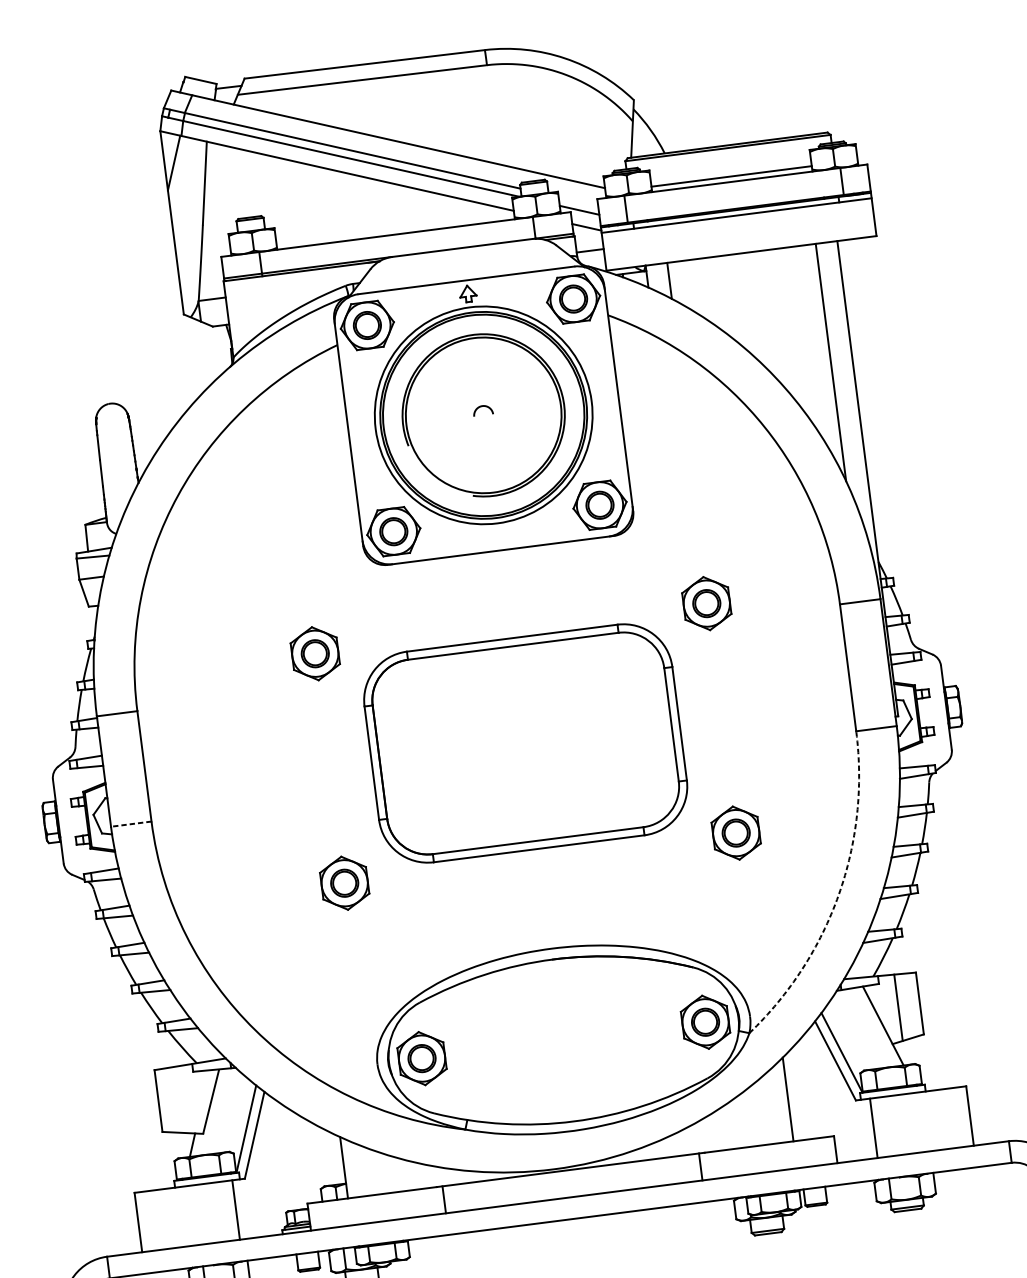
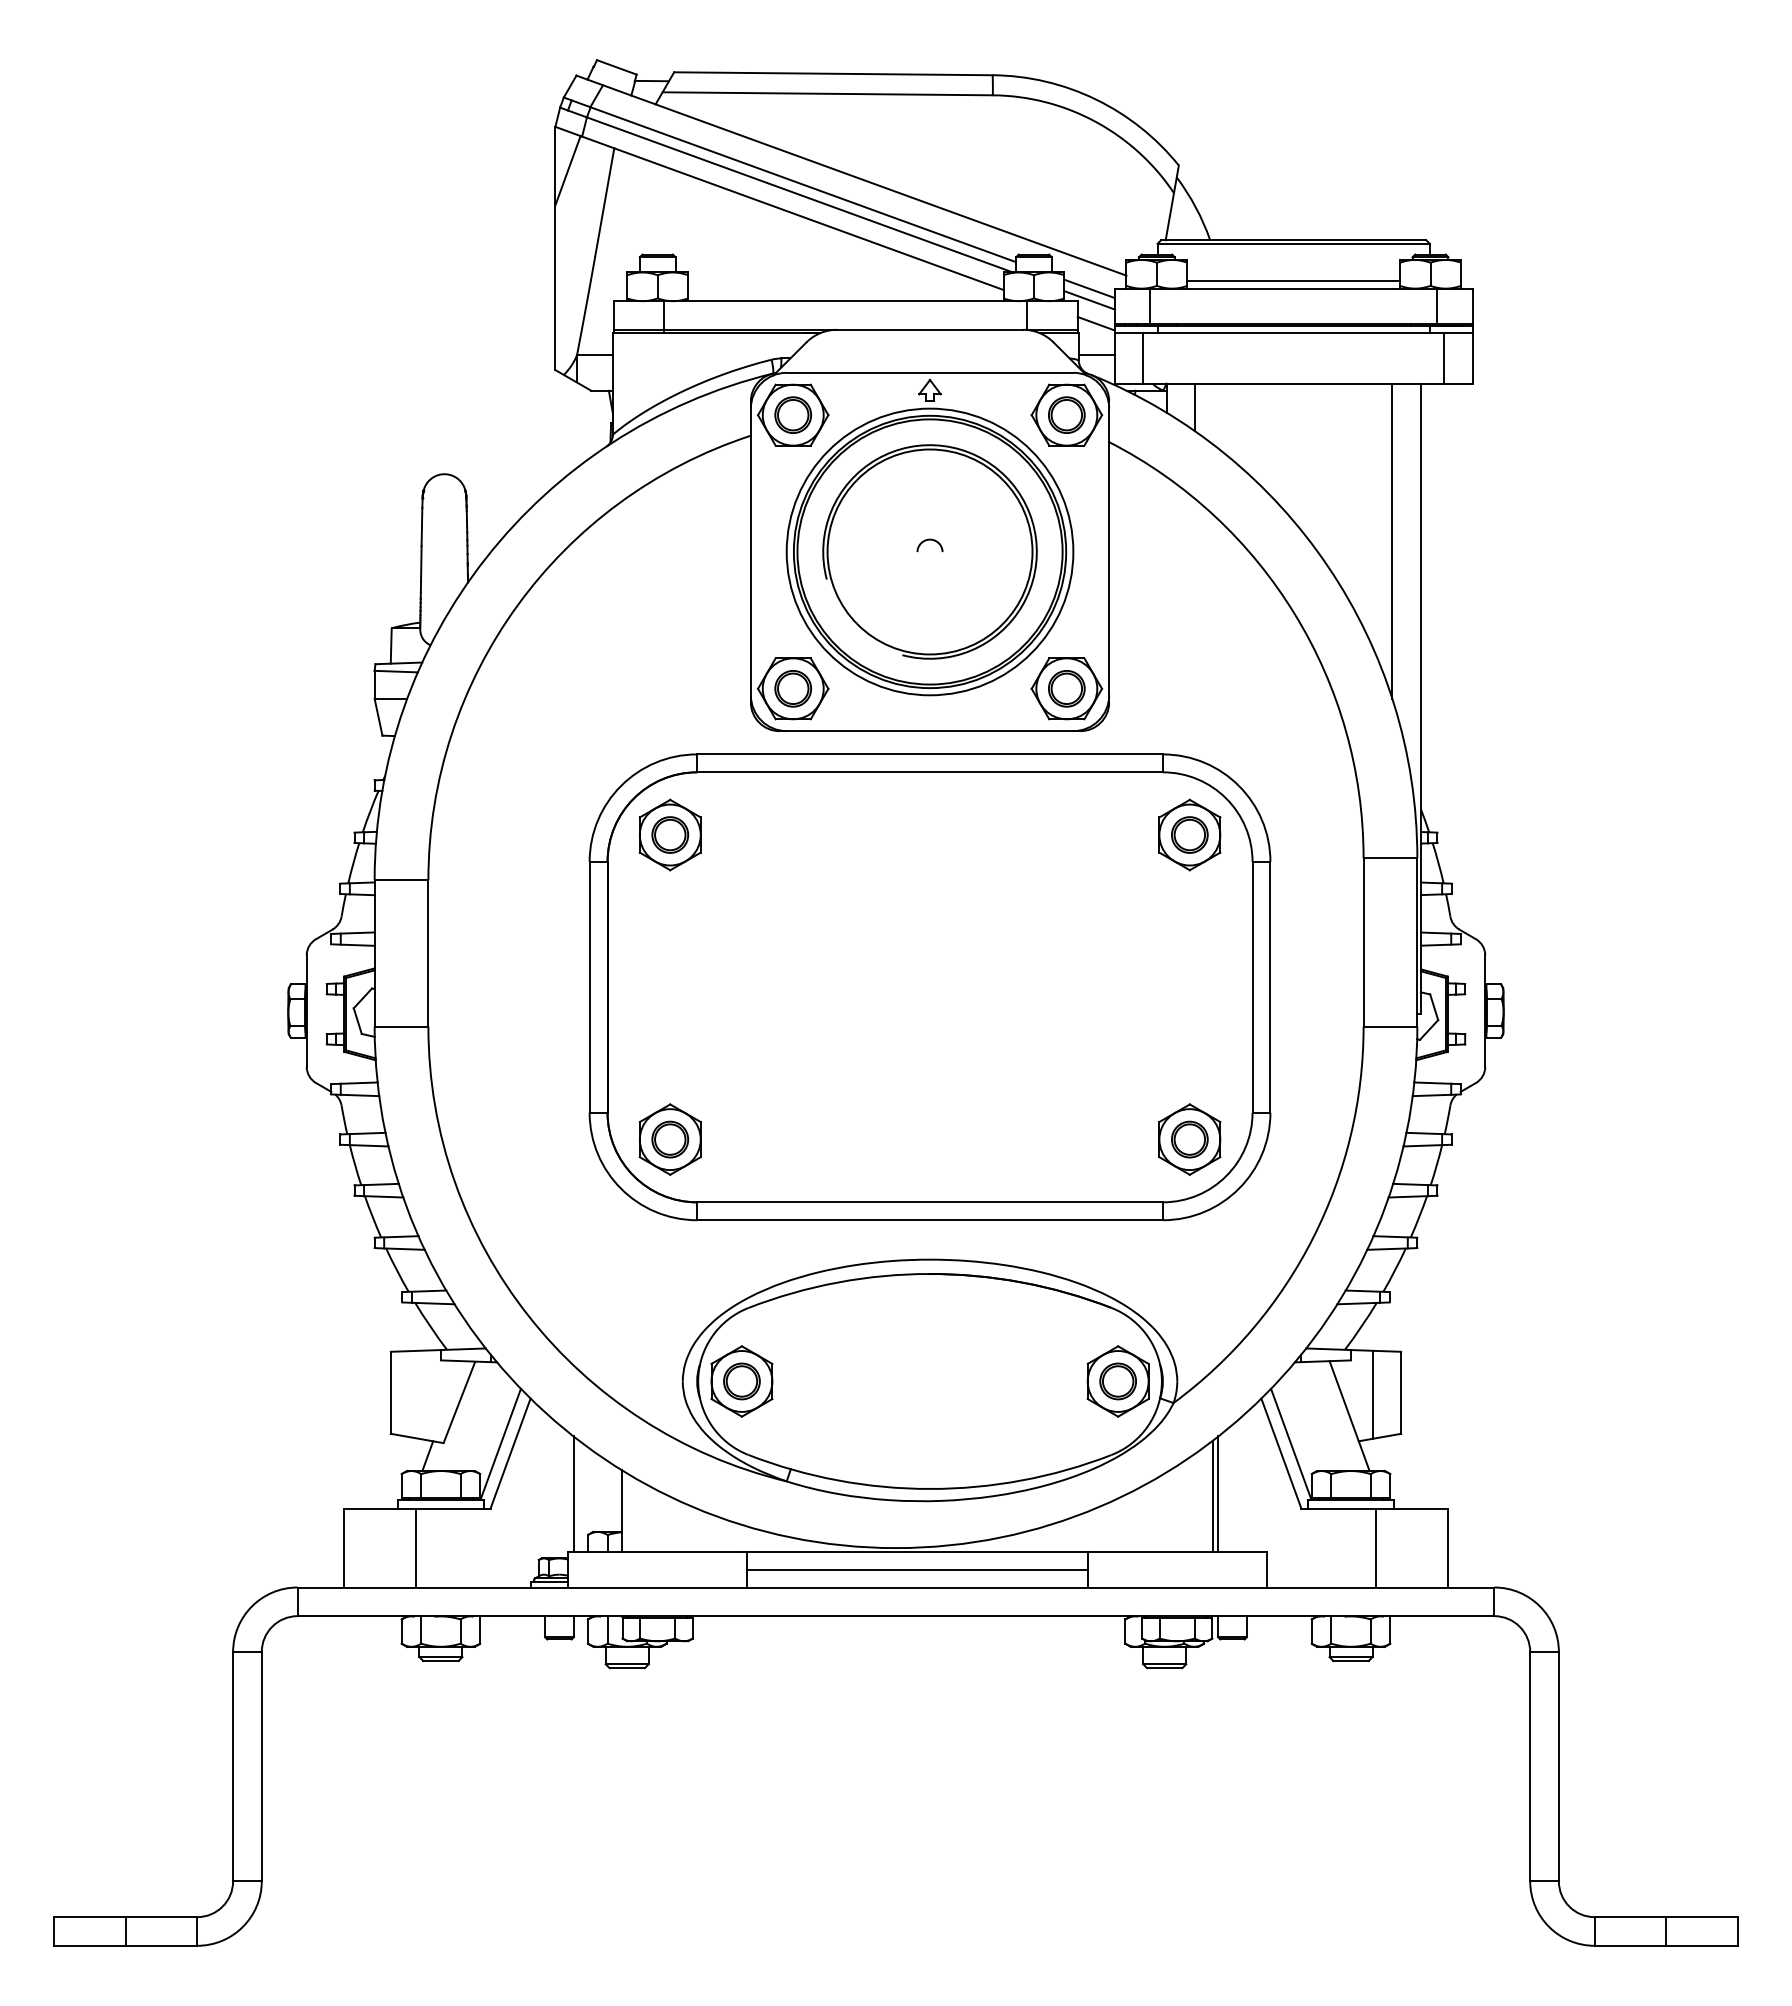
line: (578, 201) -> (1089, 288), added
line: (852, 219) -> (1444, 358), added
line: (625, 248) -> (1143, 358), added
part: (525, 743) -> (929, 987), size x1.67
line: (131, 823) -> (401, 1026), dashed -> solid
arc: (838, 894) -> (1313, 1237), dashed -> solid
line: (791, 1097) -> (1218, 1493), added
line: (874, 1127) -> (1376, 1547), moved
line: (305, 1159) -> (573, 1493), added
line: (572, 1183) -> (917, 1569), added
line: (235, 1209) -> (415, 1547), moved

